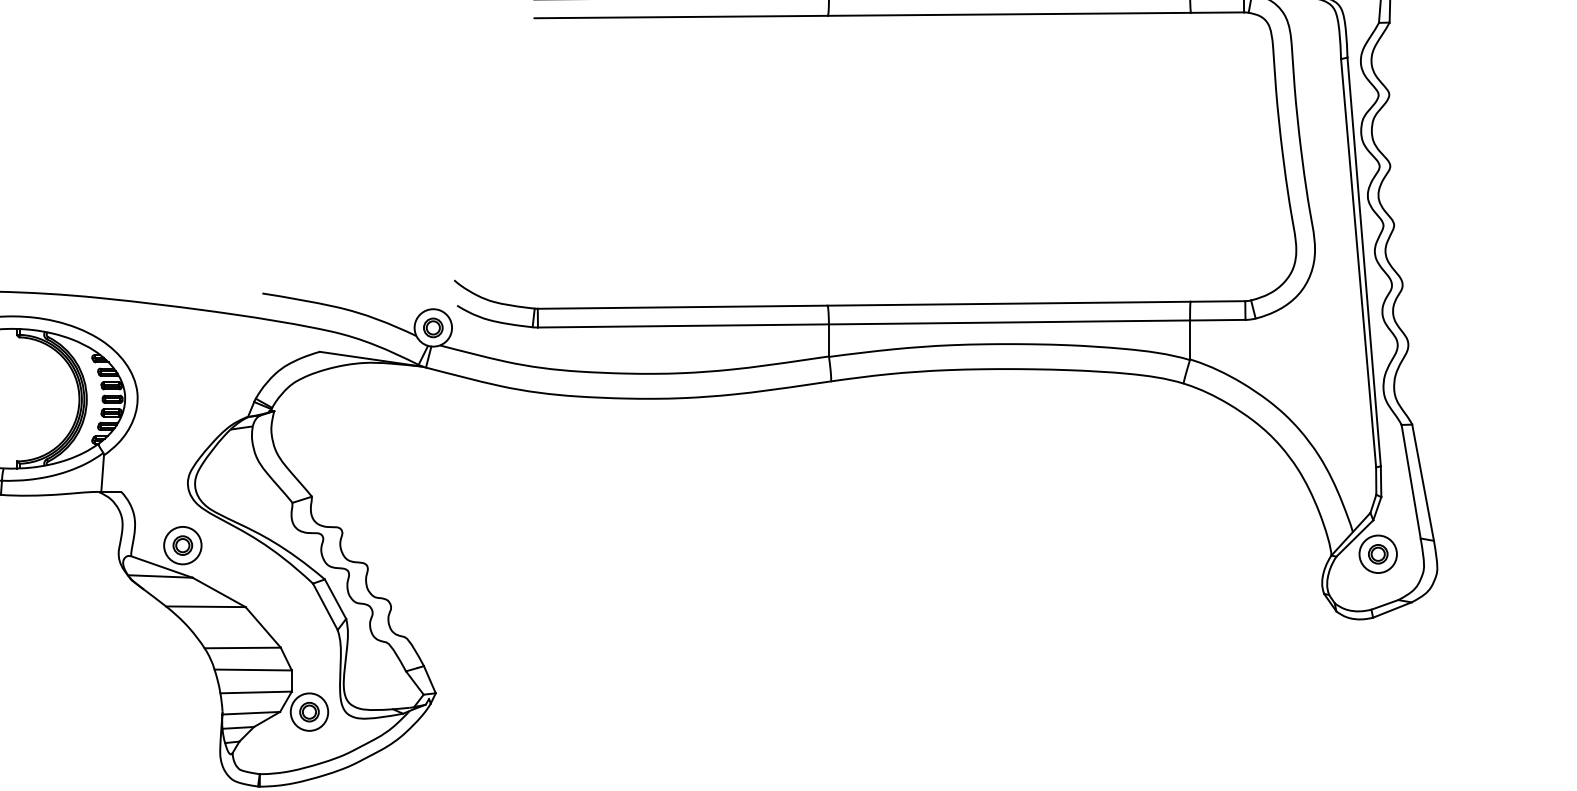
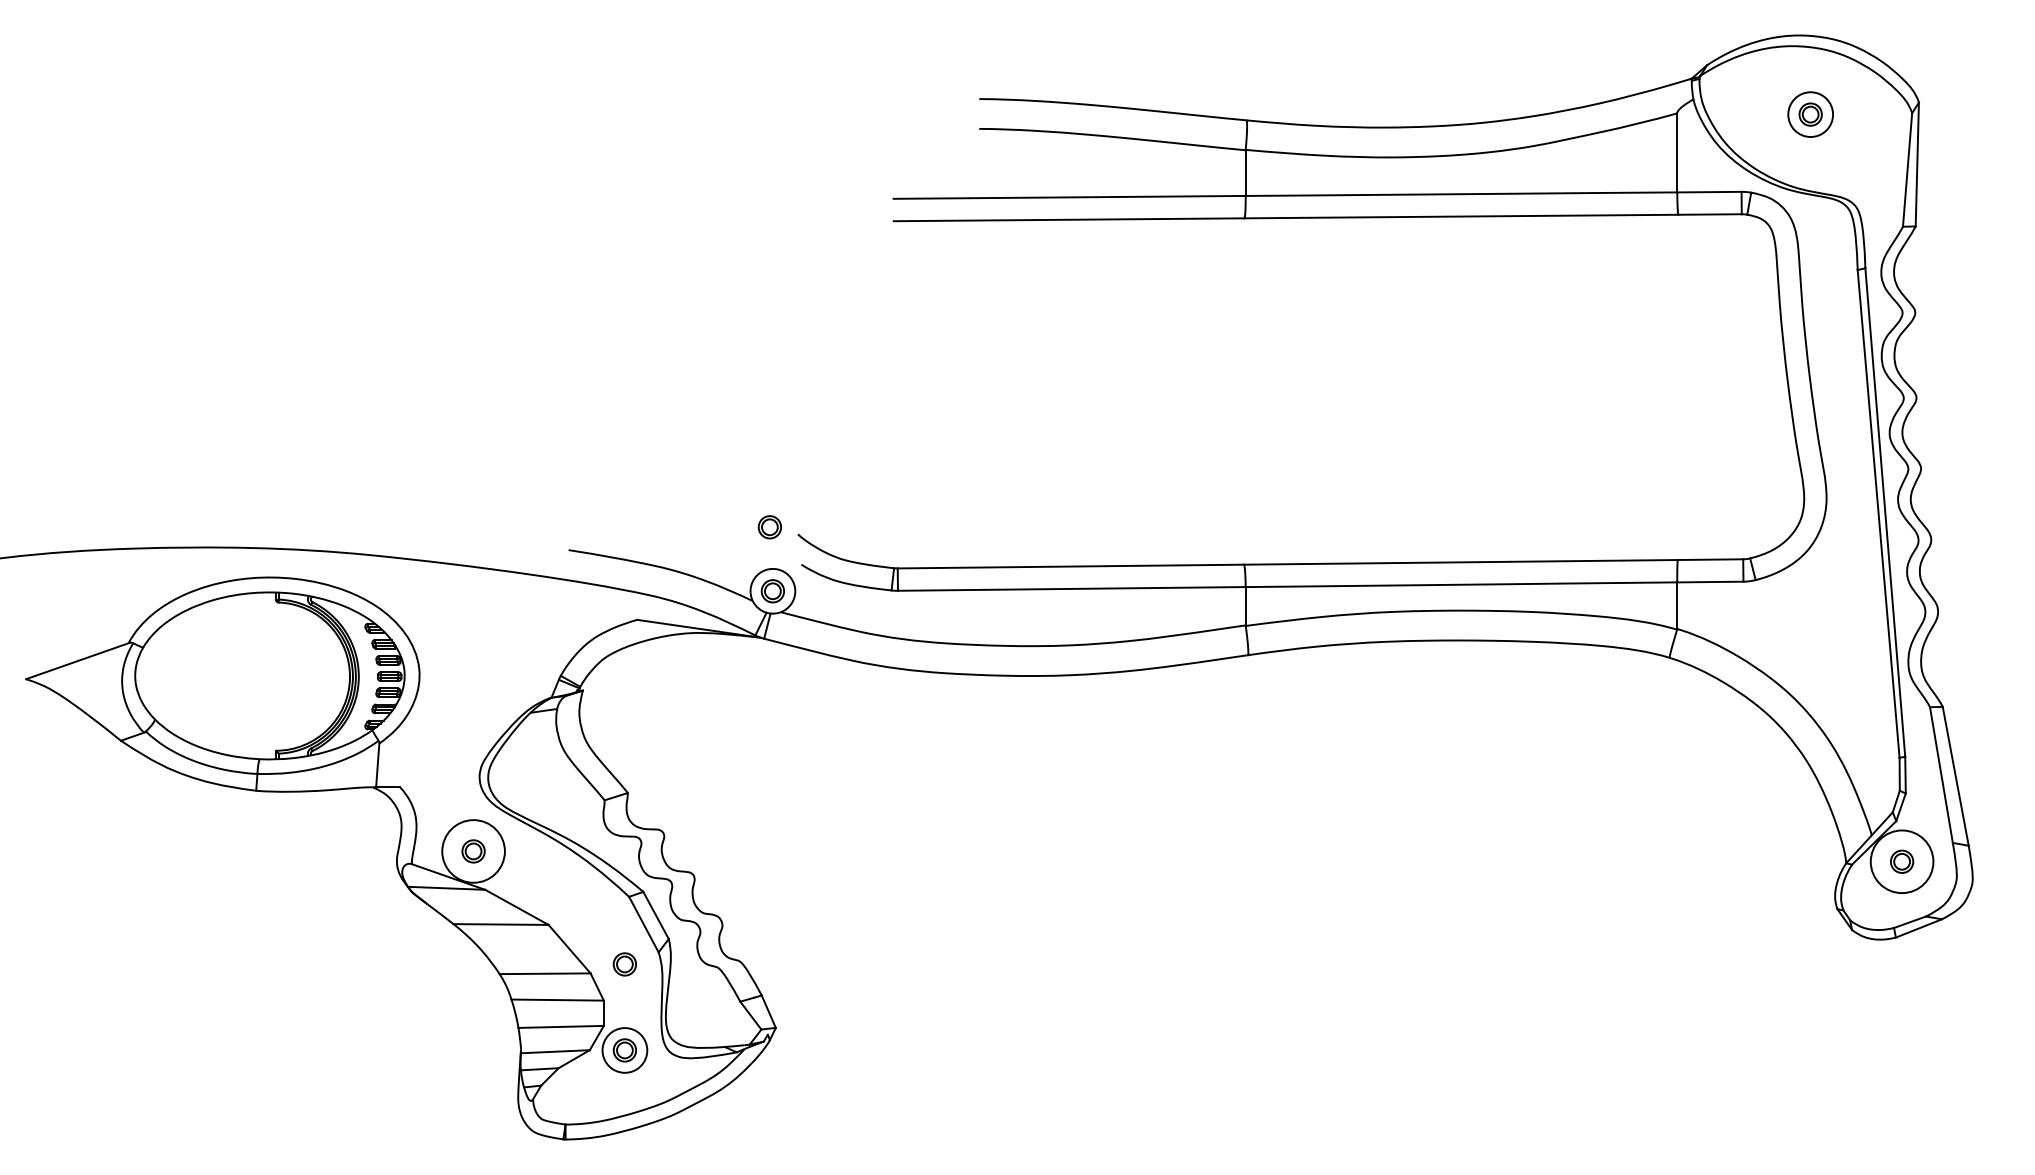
part: (430, 274) -> (769, 527), added
circle: (182, 545) -> (473, 851), size x1.4
circle: (1377, 554) -> (1901, 861), size x1.4
part: (309, 640) -> (624, 964), added

